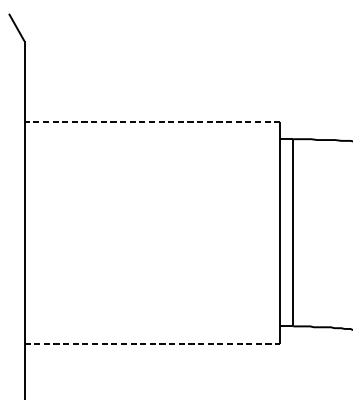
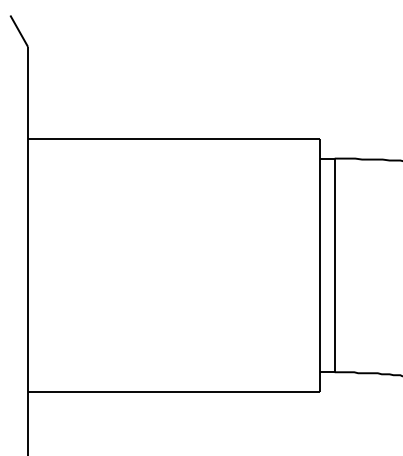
line: (152, 122) -> (174, 139), dashed -> solid
line: (152, 343) -> (174, 391), dashed -> solid

